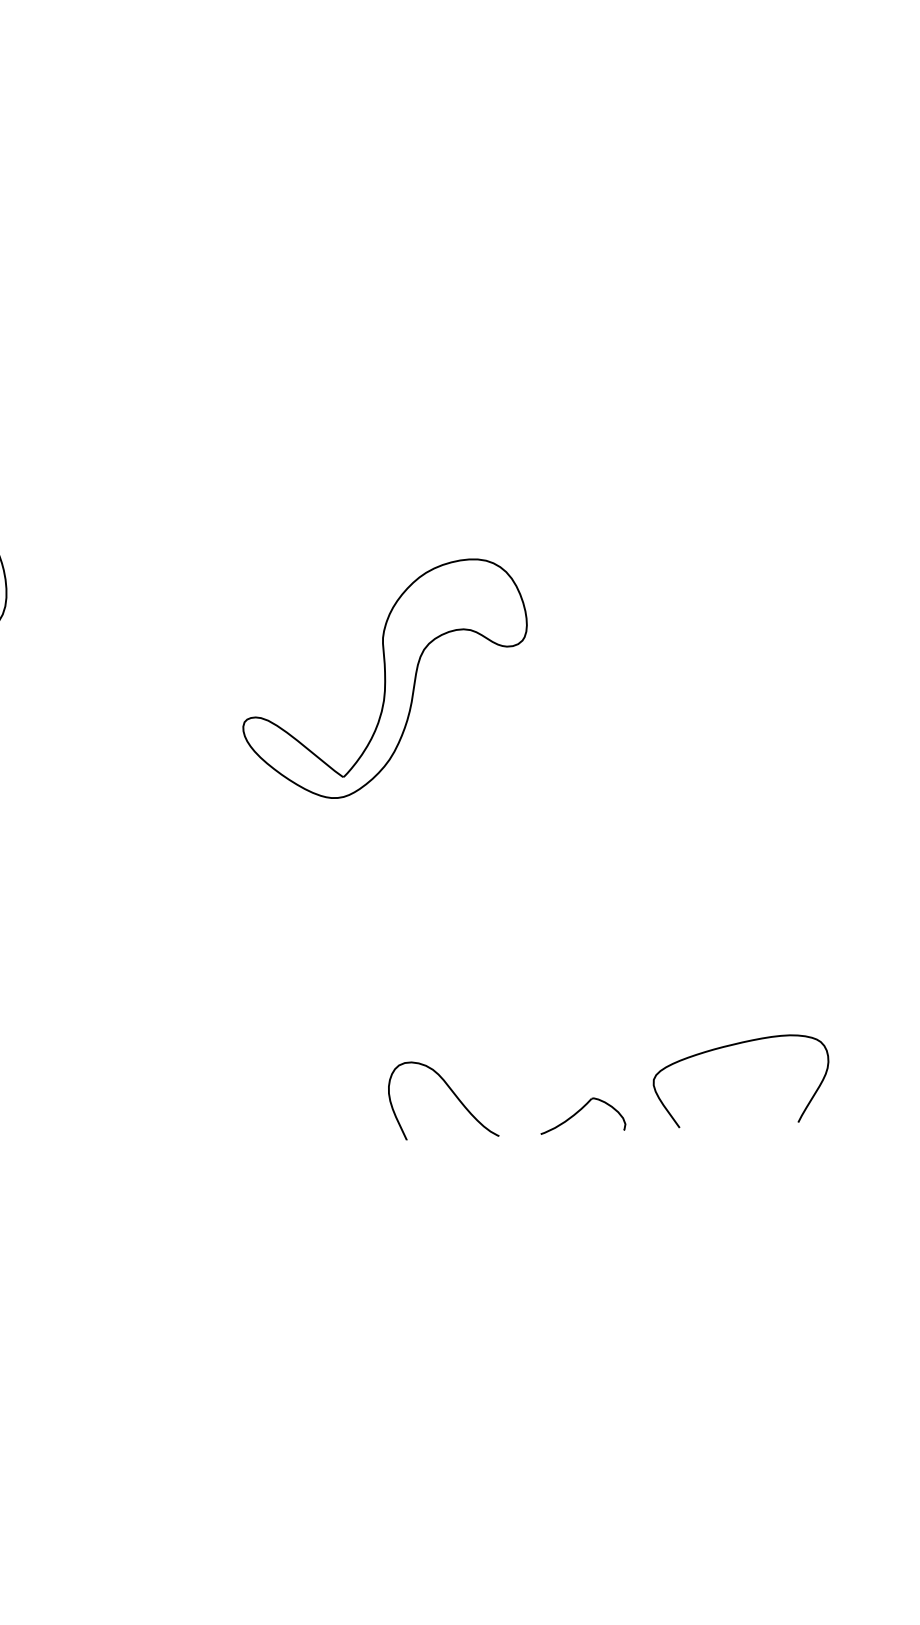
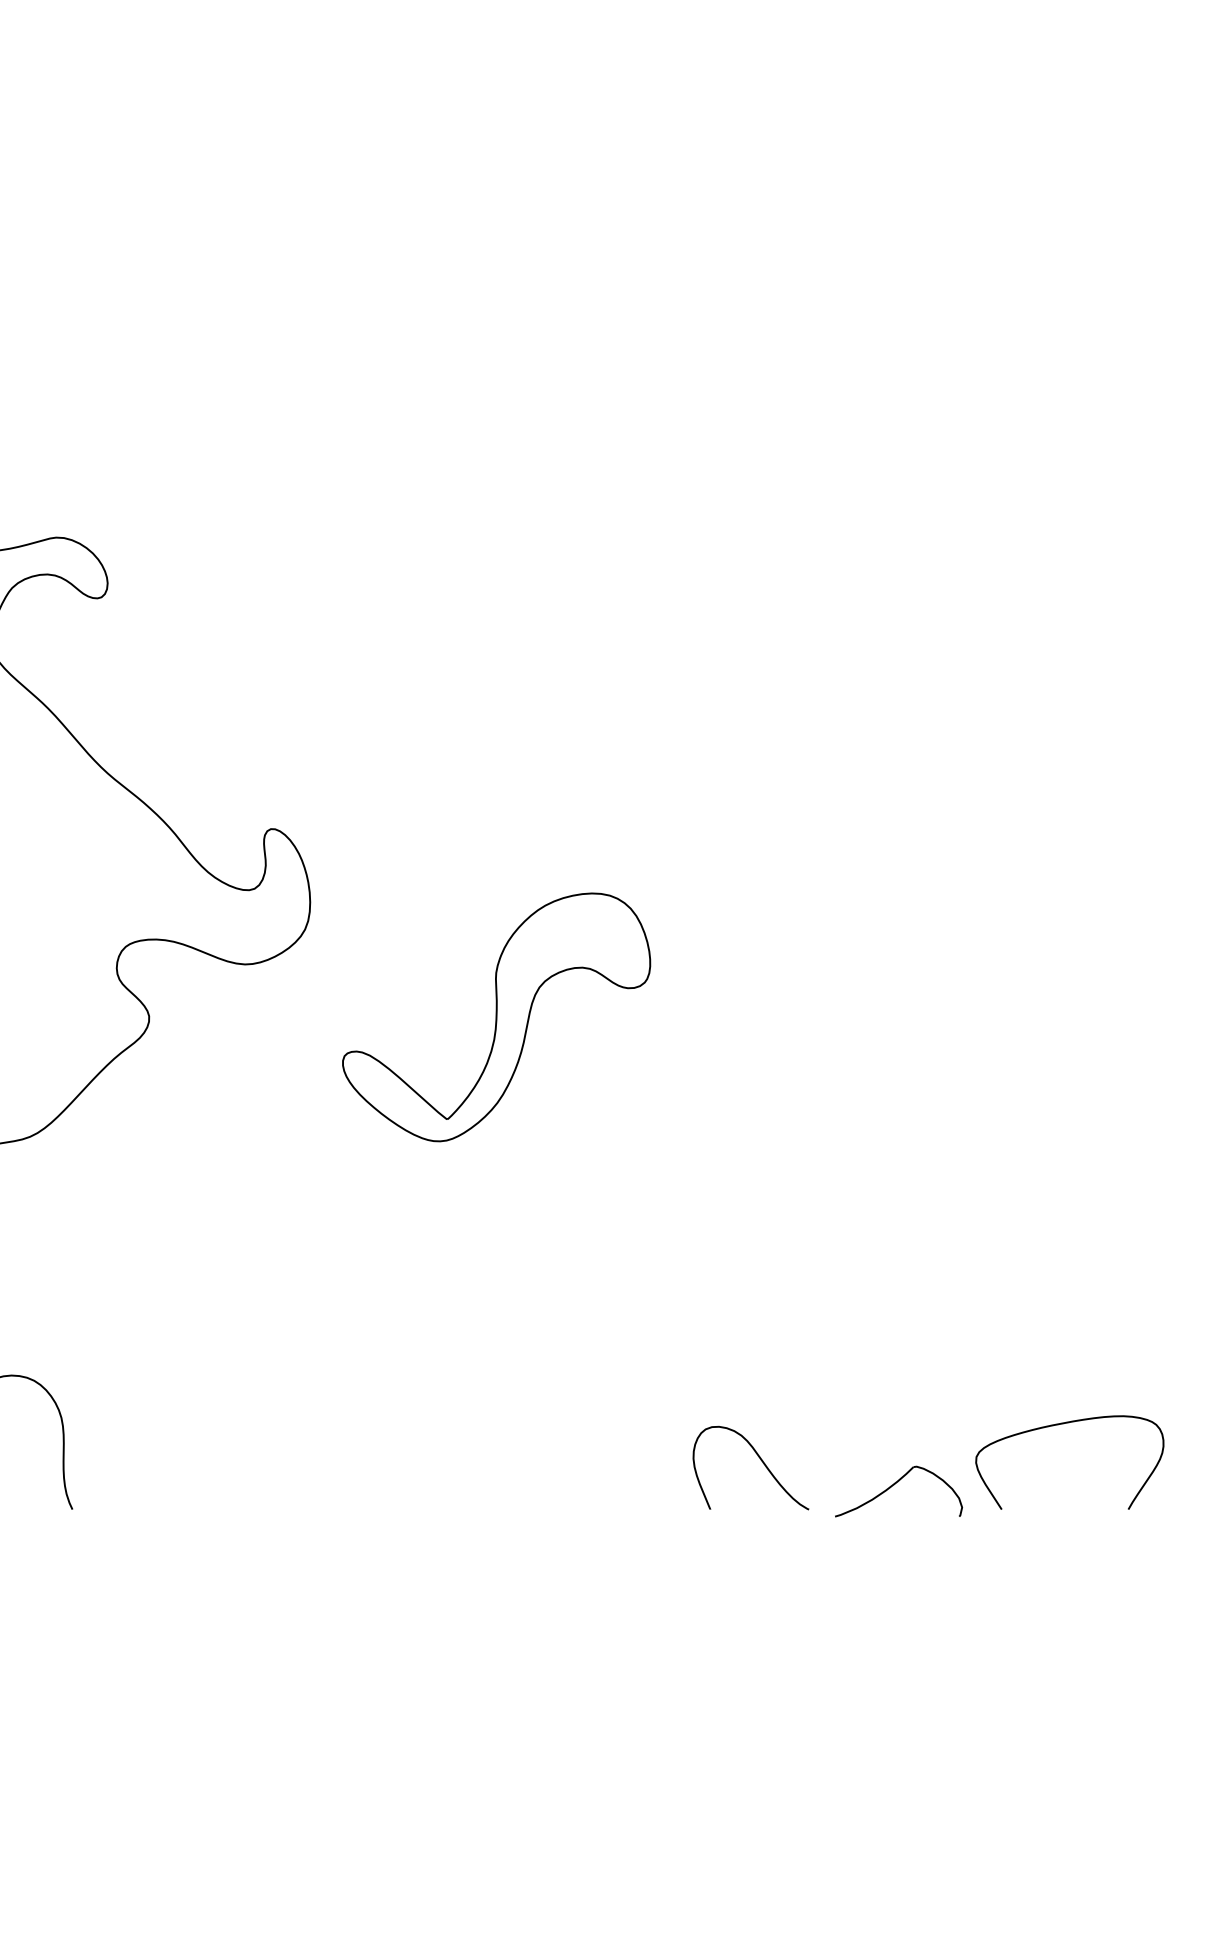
part: (385, 679) -> (496, 1017), moved
part: (582, 1115) -> (898, 1491), size x1.4

